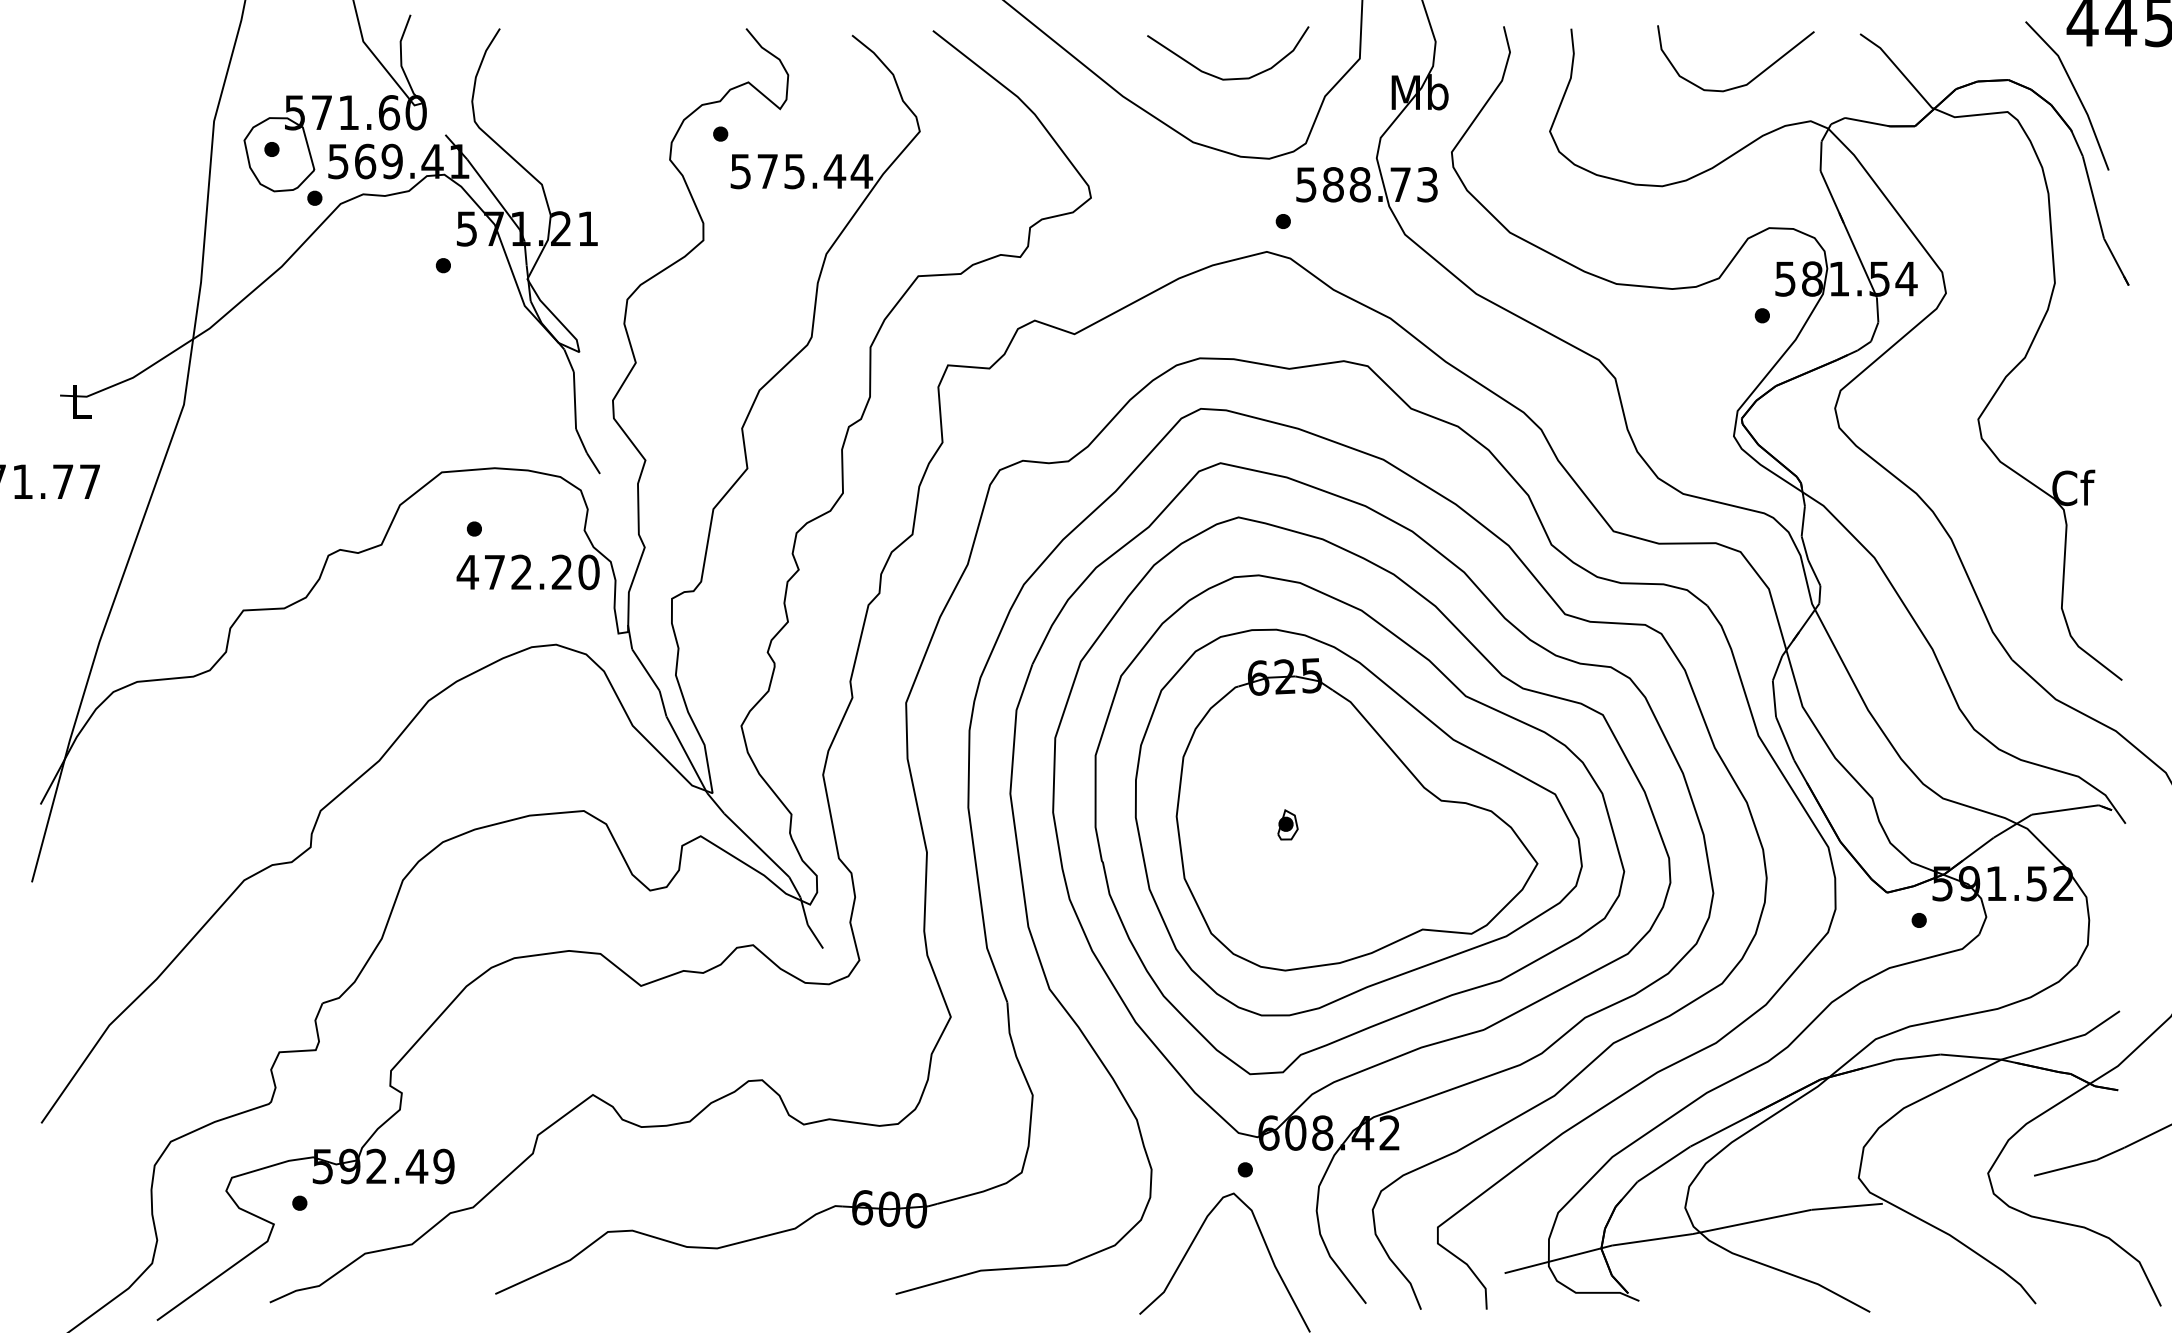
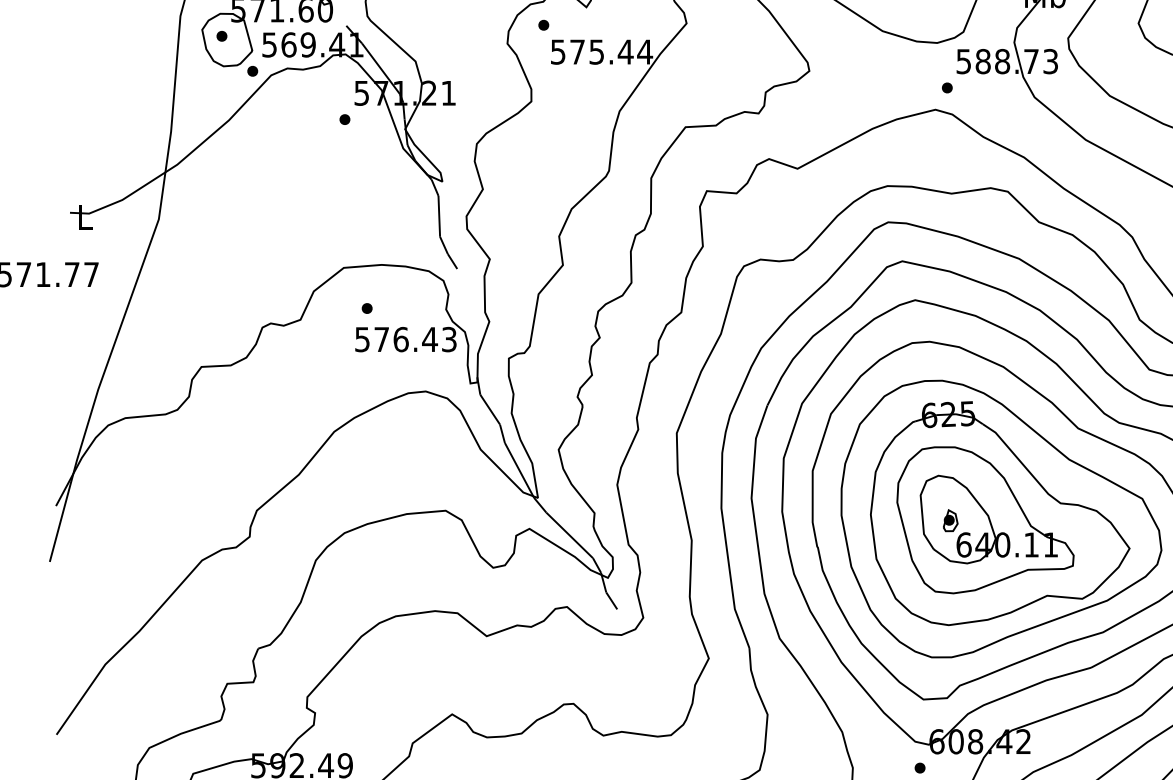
text: (527, 572) -> (405, 339), 472.20 -> 576.43
part: (1336, 824) -> (985, 520), added

